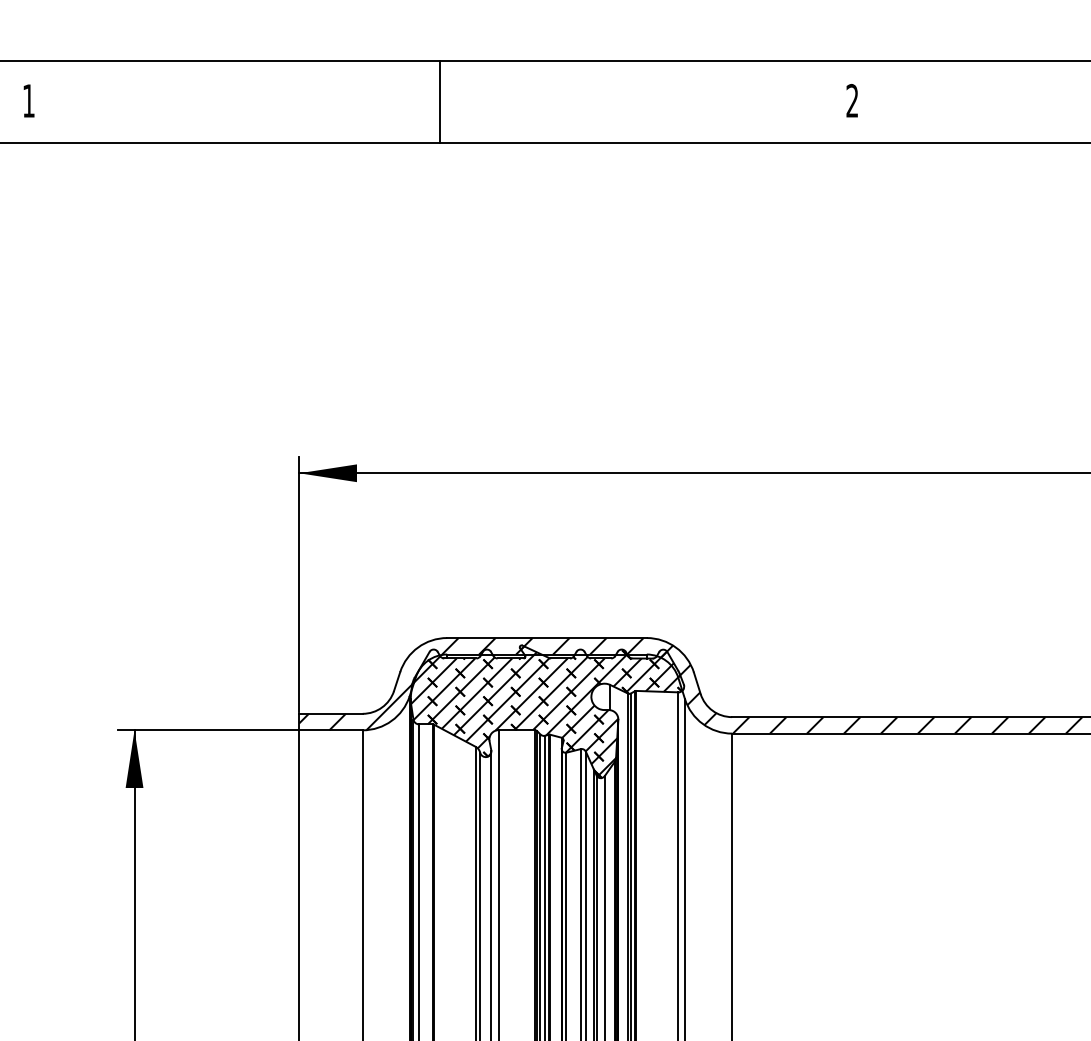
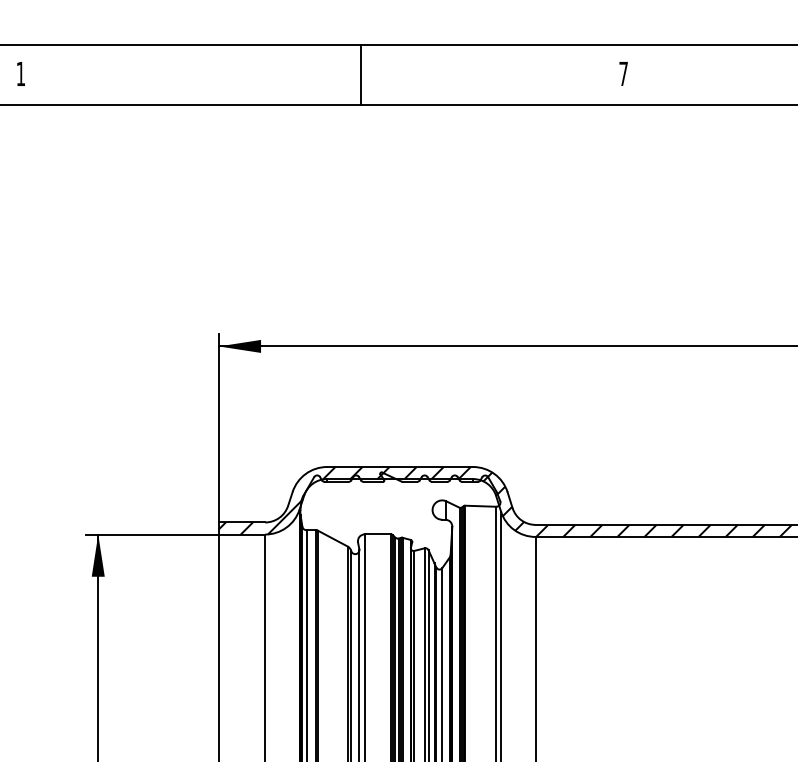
text: (852, 100) -> (623, 73), 2 -> 7
line: (440, 101) -> (361, 74), moved
hatch: (546, 712) -> (399, 521), removed

